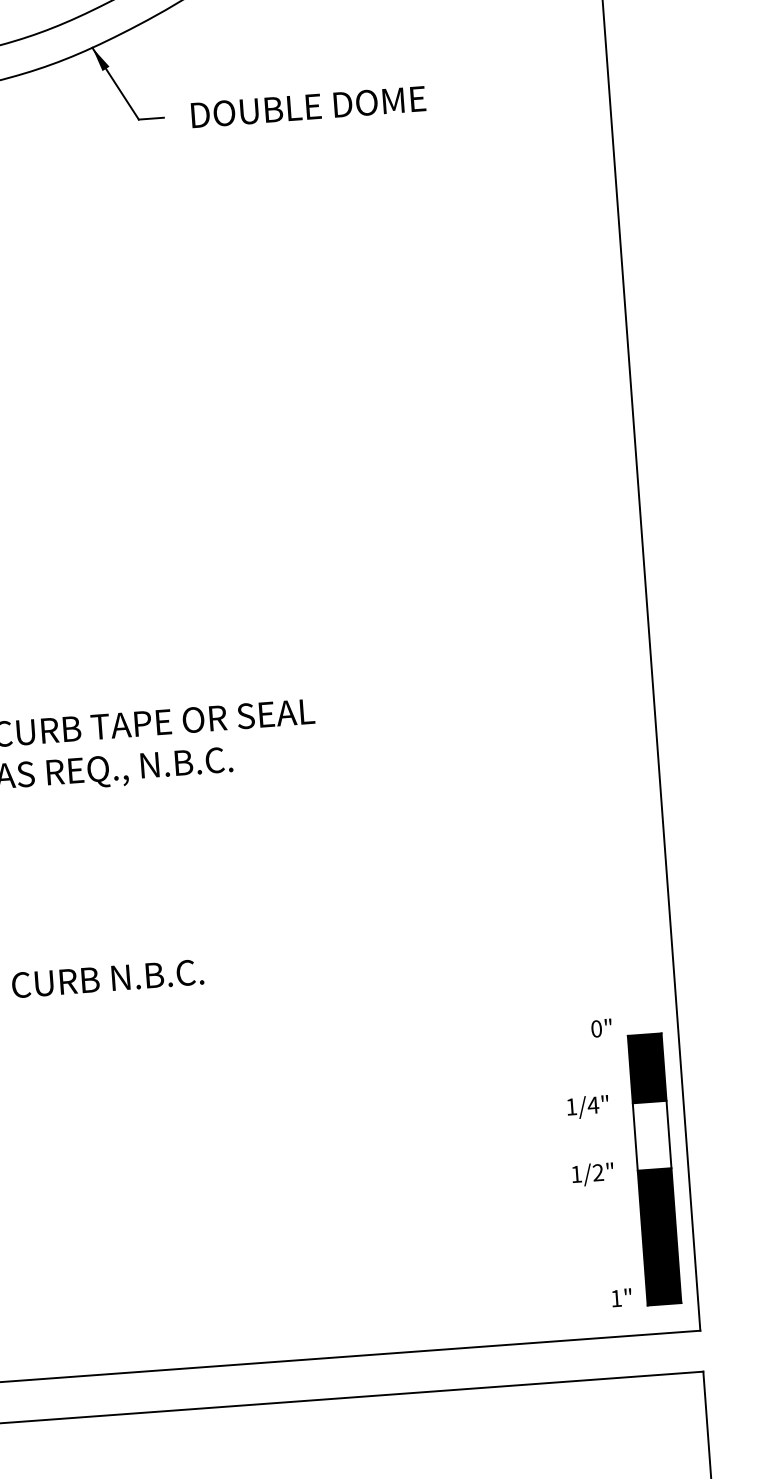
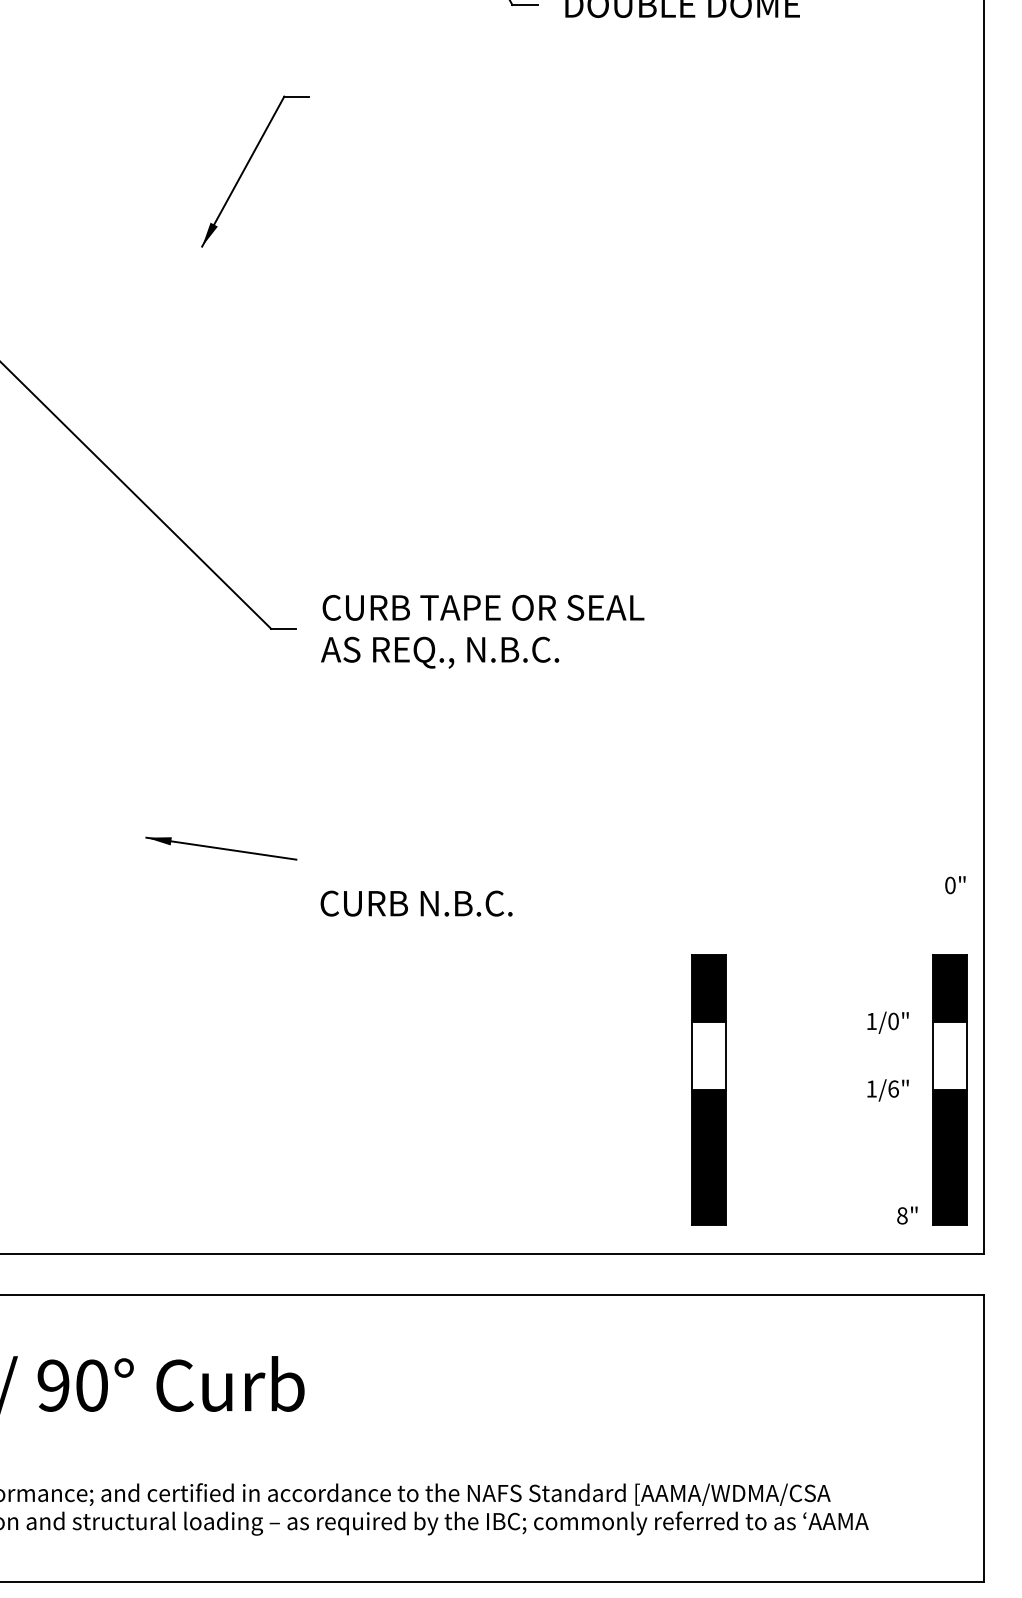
text: (107, 978) -> (416, 903), moved
text: (601, 1028) -> (955, 885), moved
text: (593, 1105) -> (893, 1021), 1/4" -> 1/0"
text: (598, 1172) -> (893, 1088), 1/2" -> 1/6"
part: (413, 1186) -> (708, 1089), added
text: (616, 1298) -> (902, 1215), 1" -> 8"

